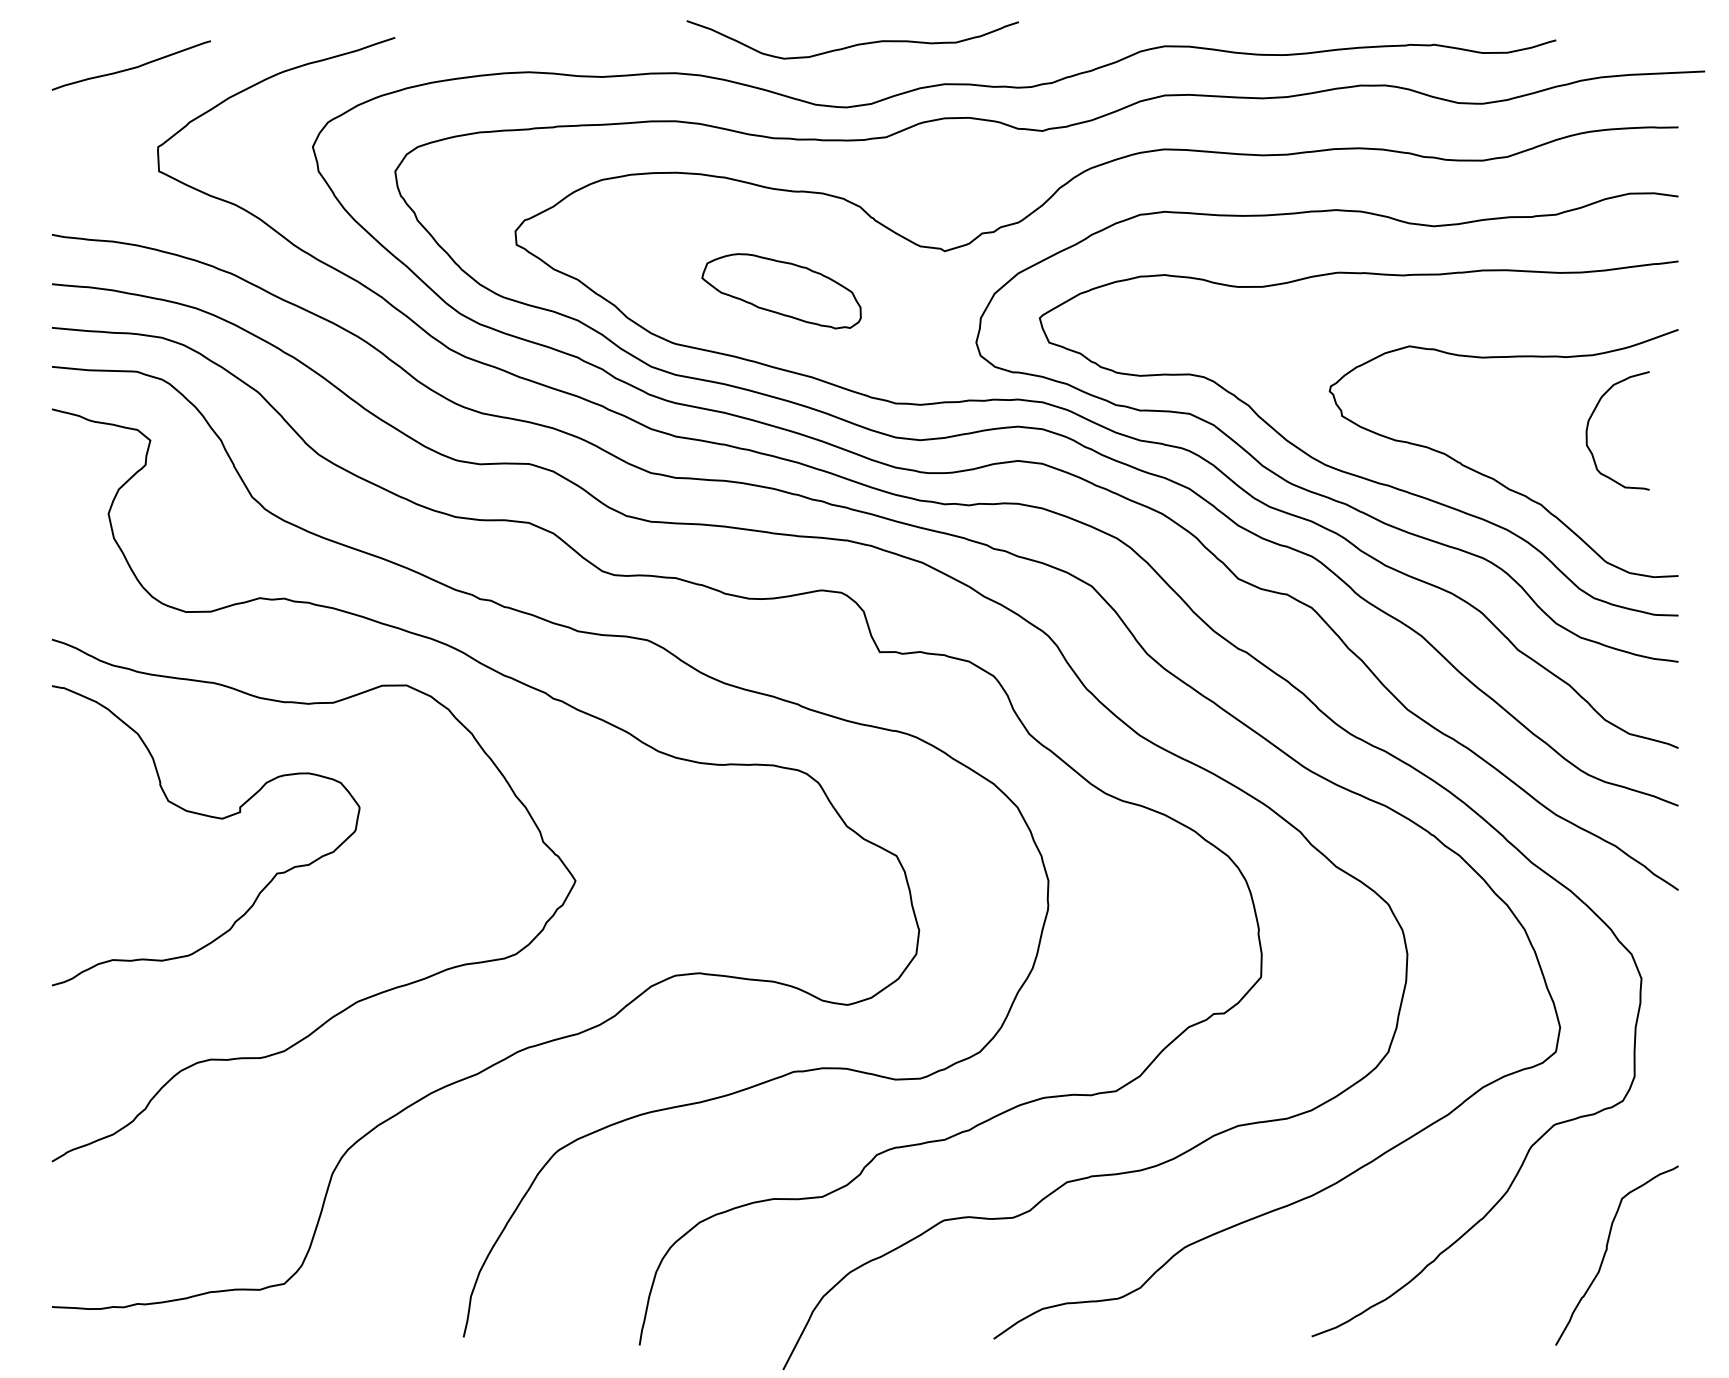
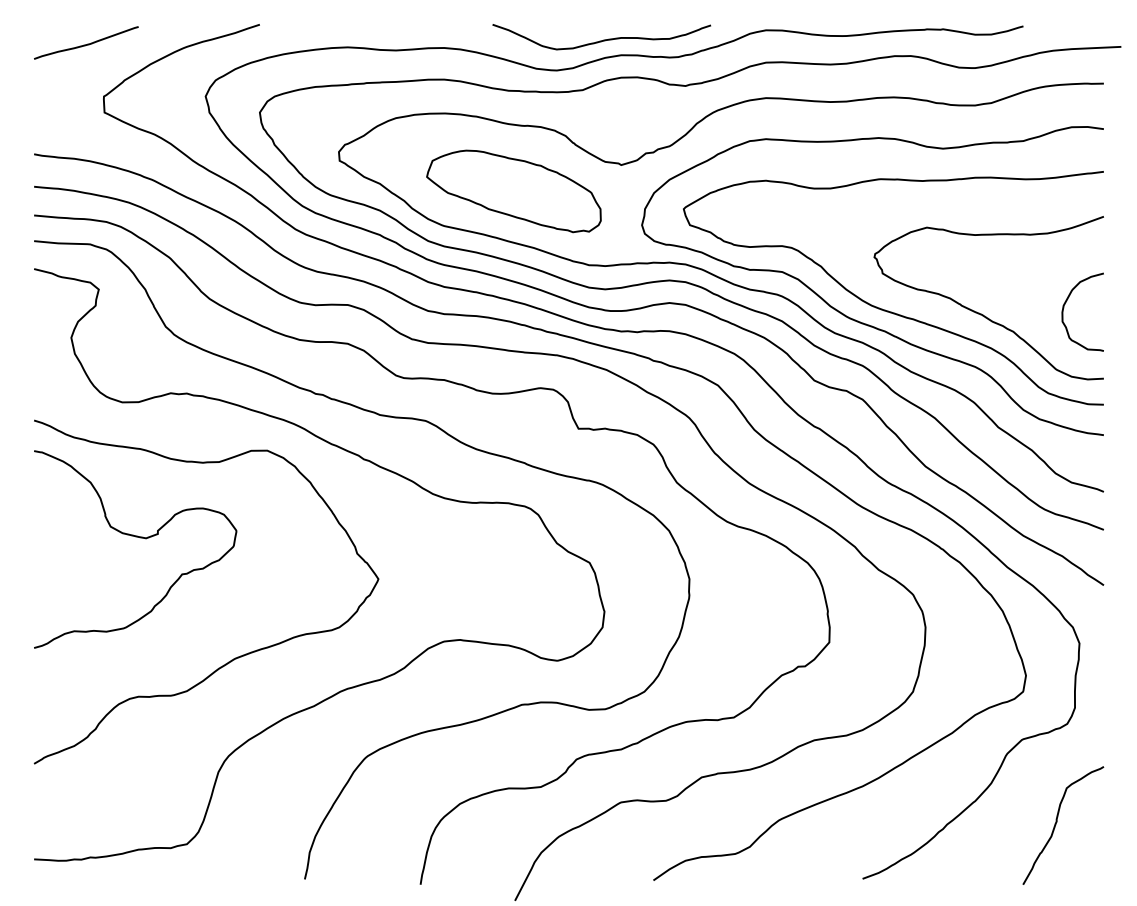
curve: (855, 43) -> (603, 39), moved
part: (780, 291) -> (513, 191), size x1.67
curve: (1589, 425) -> (1064, 308), moved

